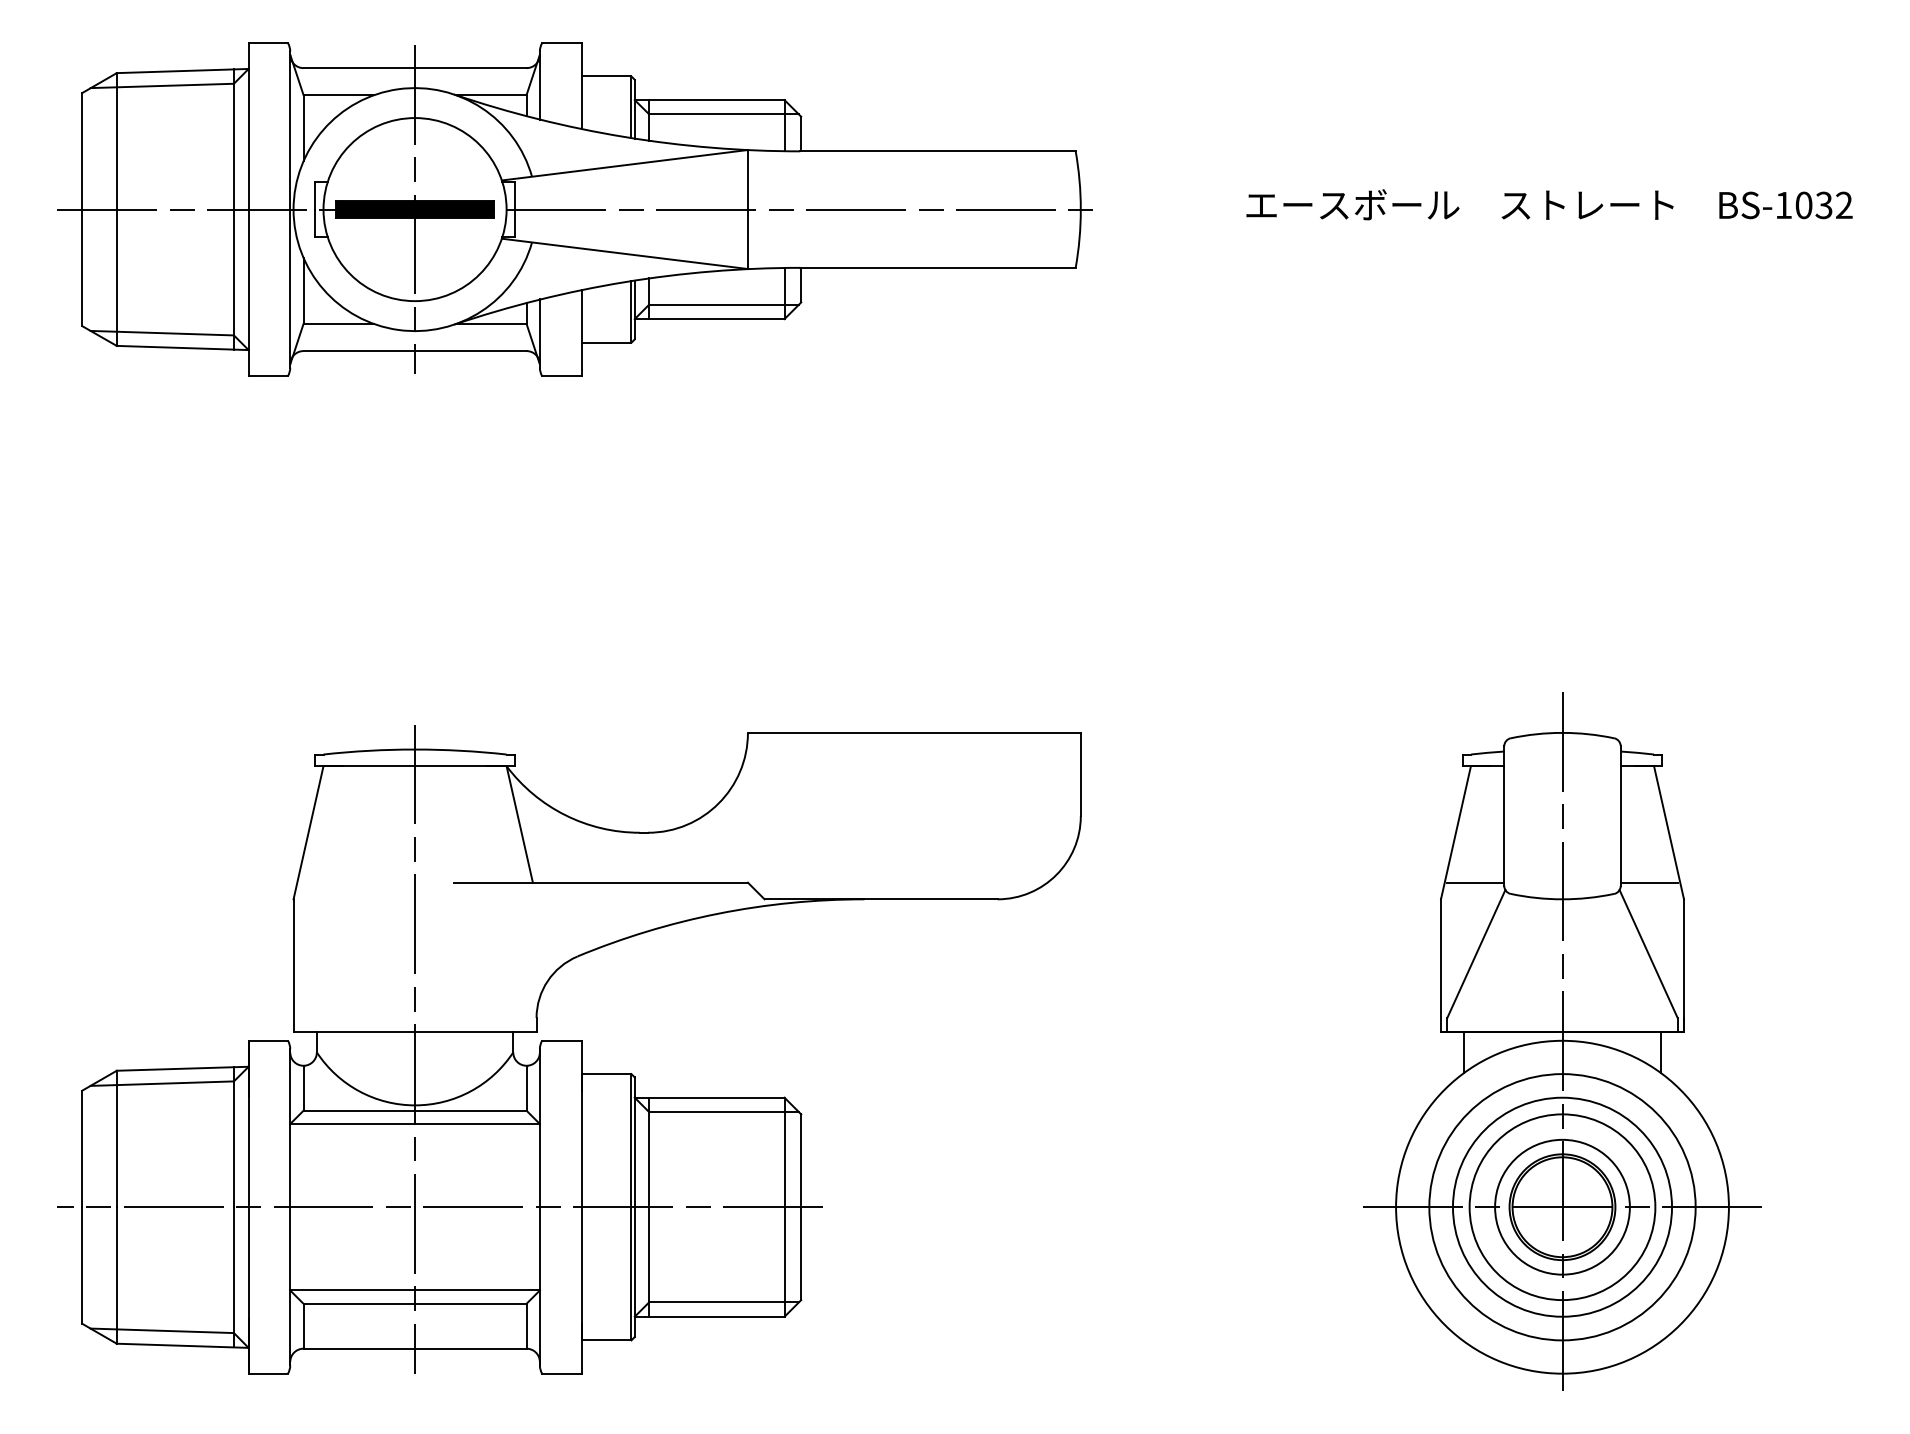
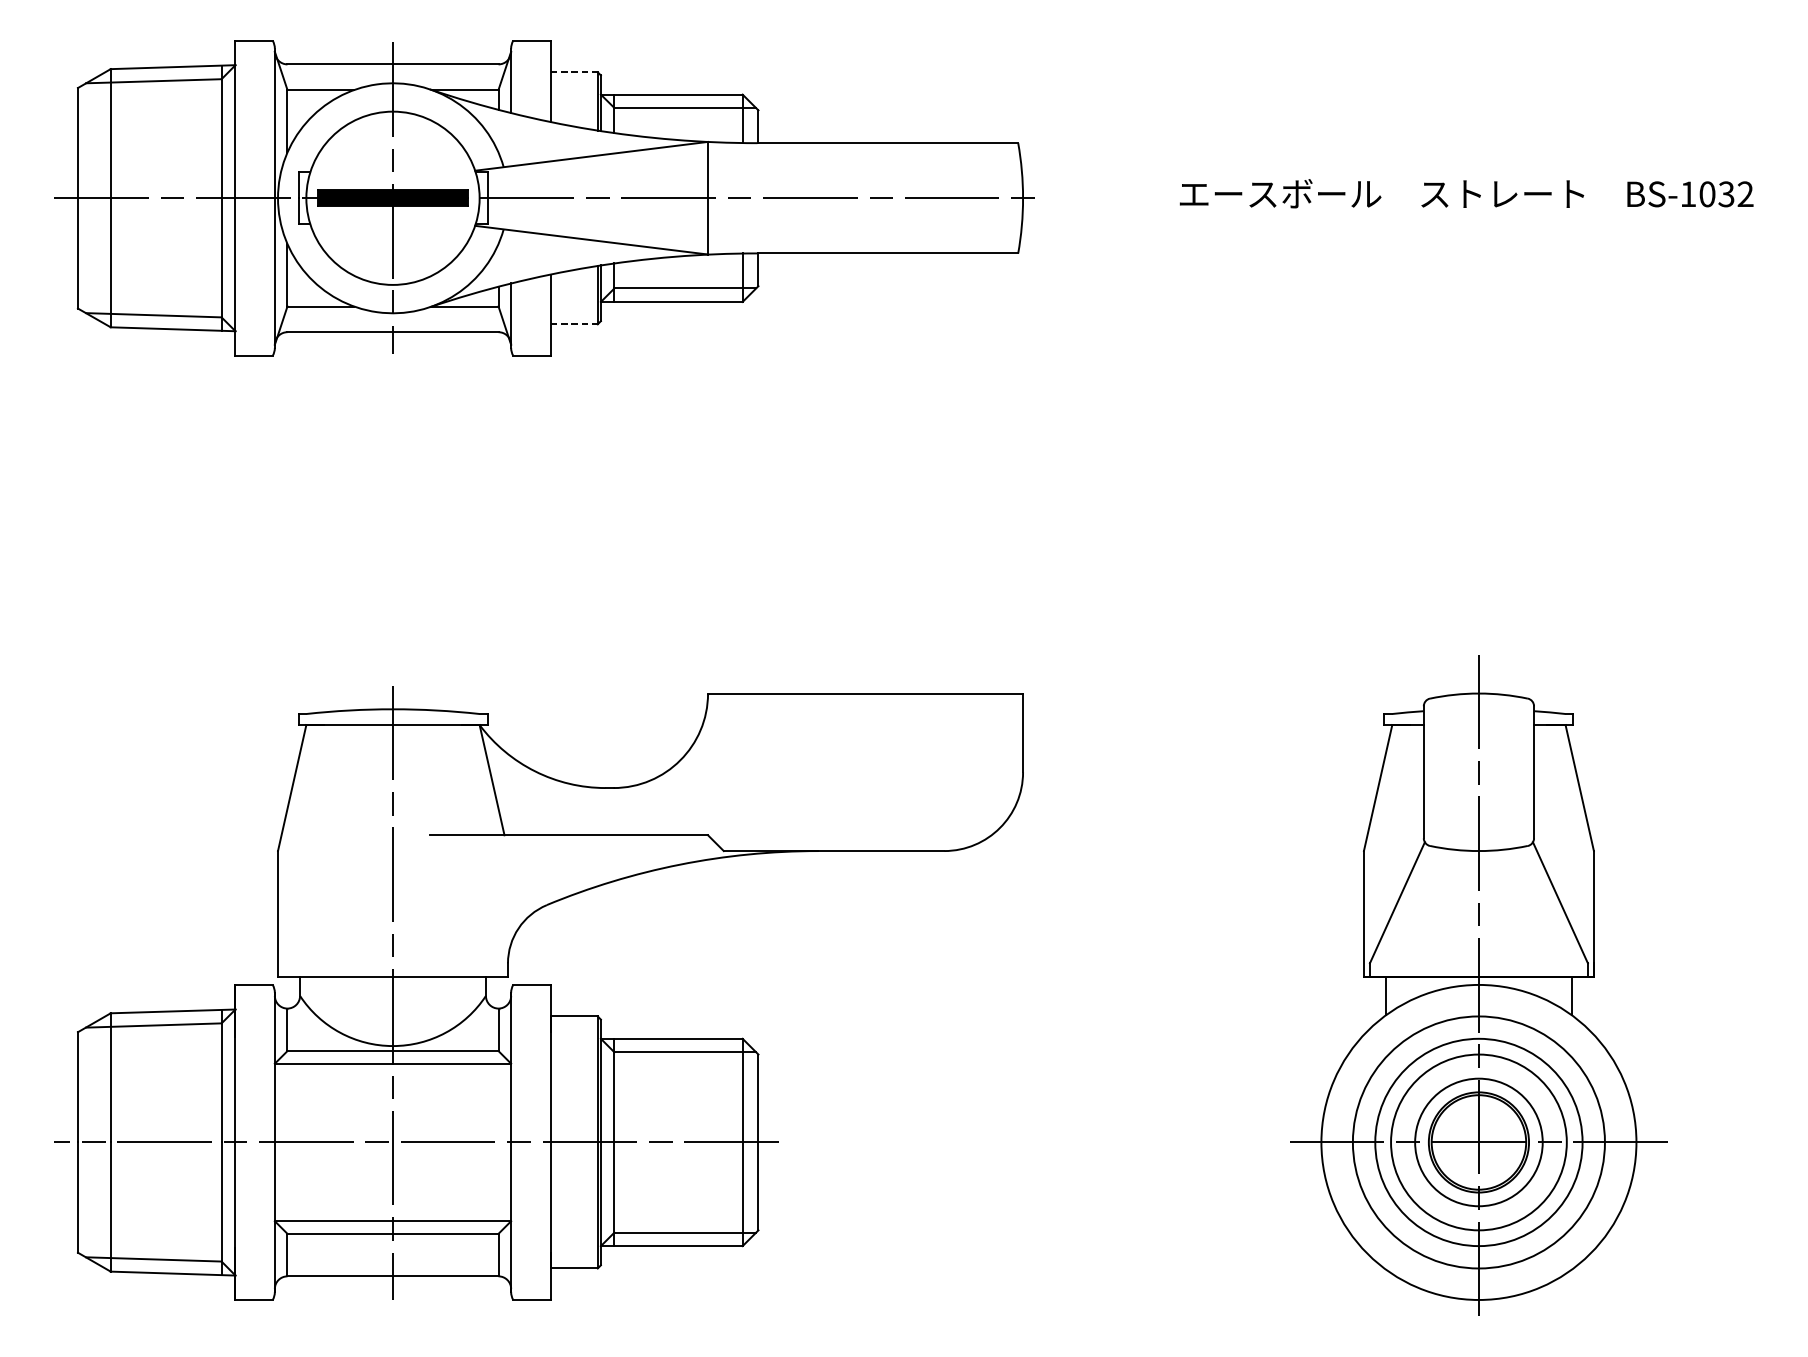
line: (606, 76) -> (574, 72), solid -> dashed
line: (606, 342) -> (574, 324), solid -> dashed
line: (1475, 882) -> (1396, 835), removed
line: (1648, 882) -> (1560, 835), removed

